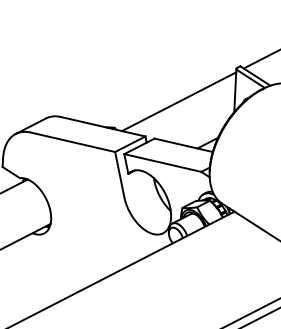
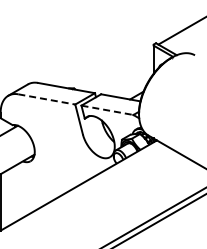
line: (179, 101) -> (116, 68), removed
line: (72, 142) -> (46, 99), solid -> dashed
line: (162, 163) -> (107, 110), solid -> dashed

